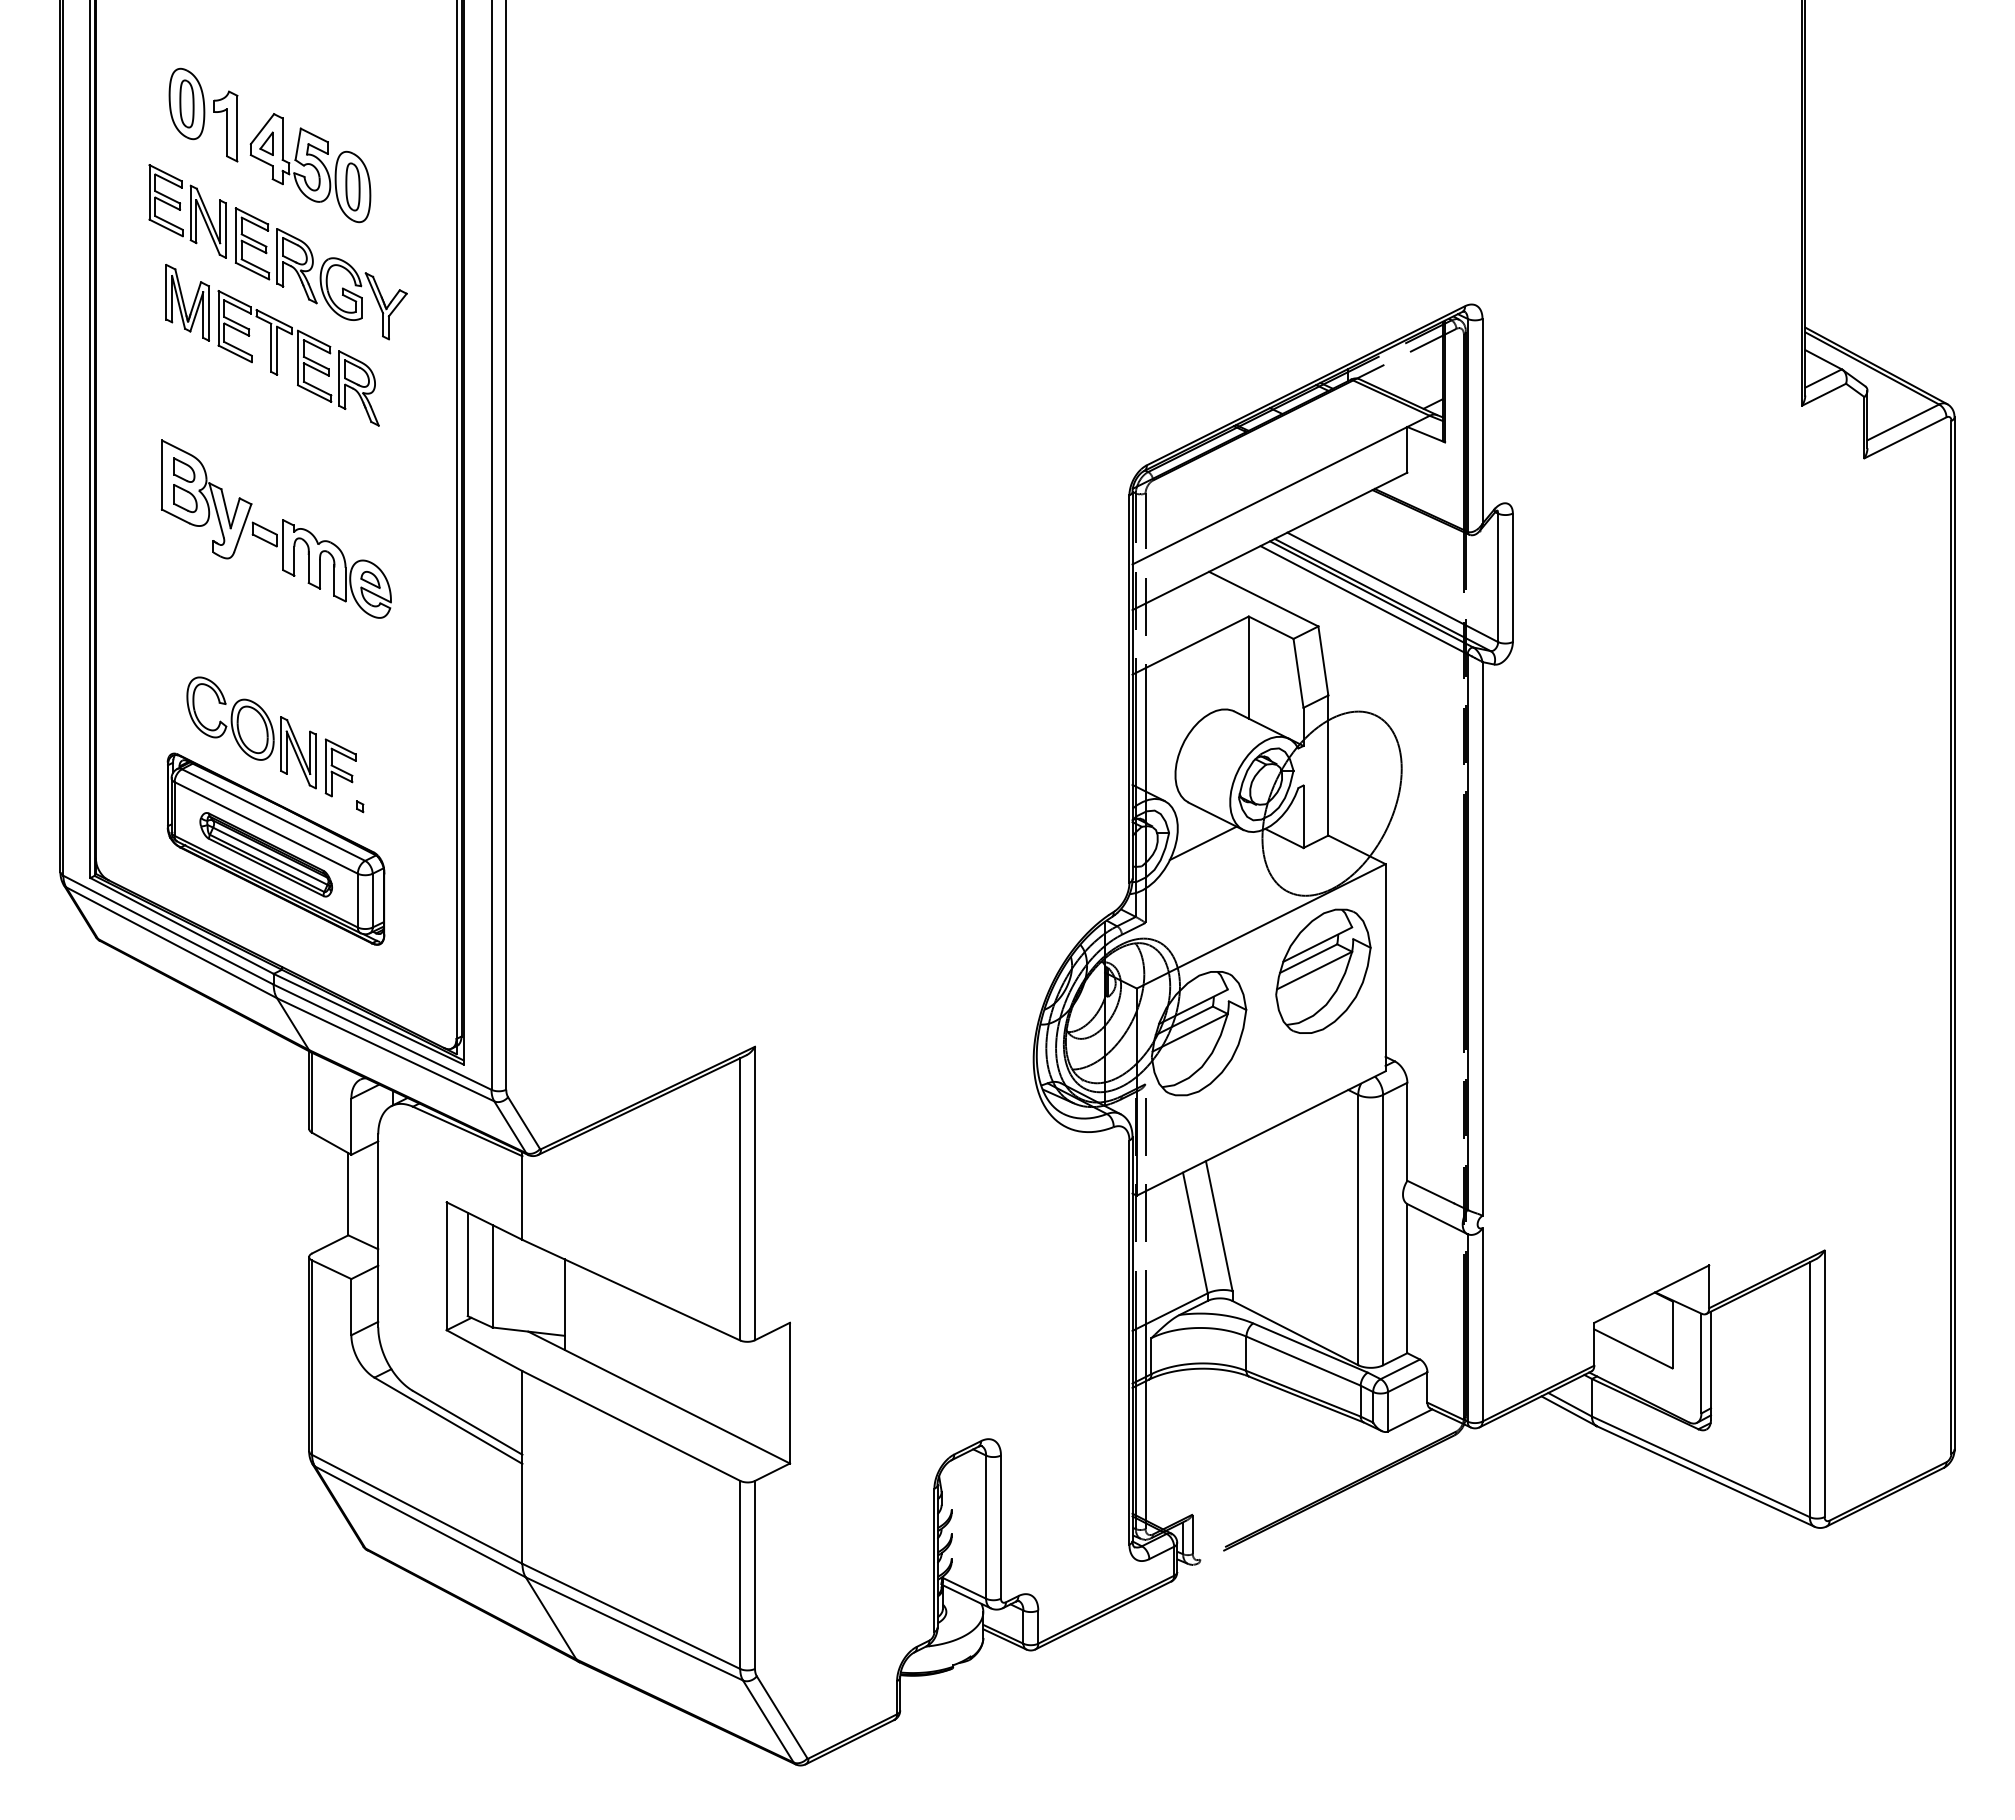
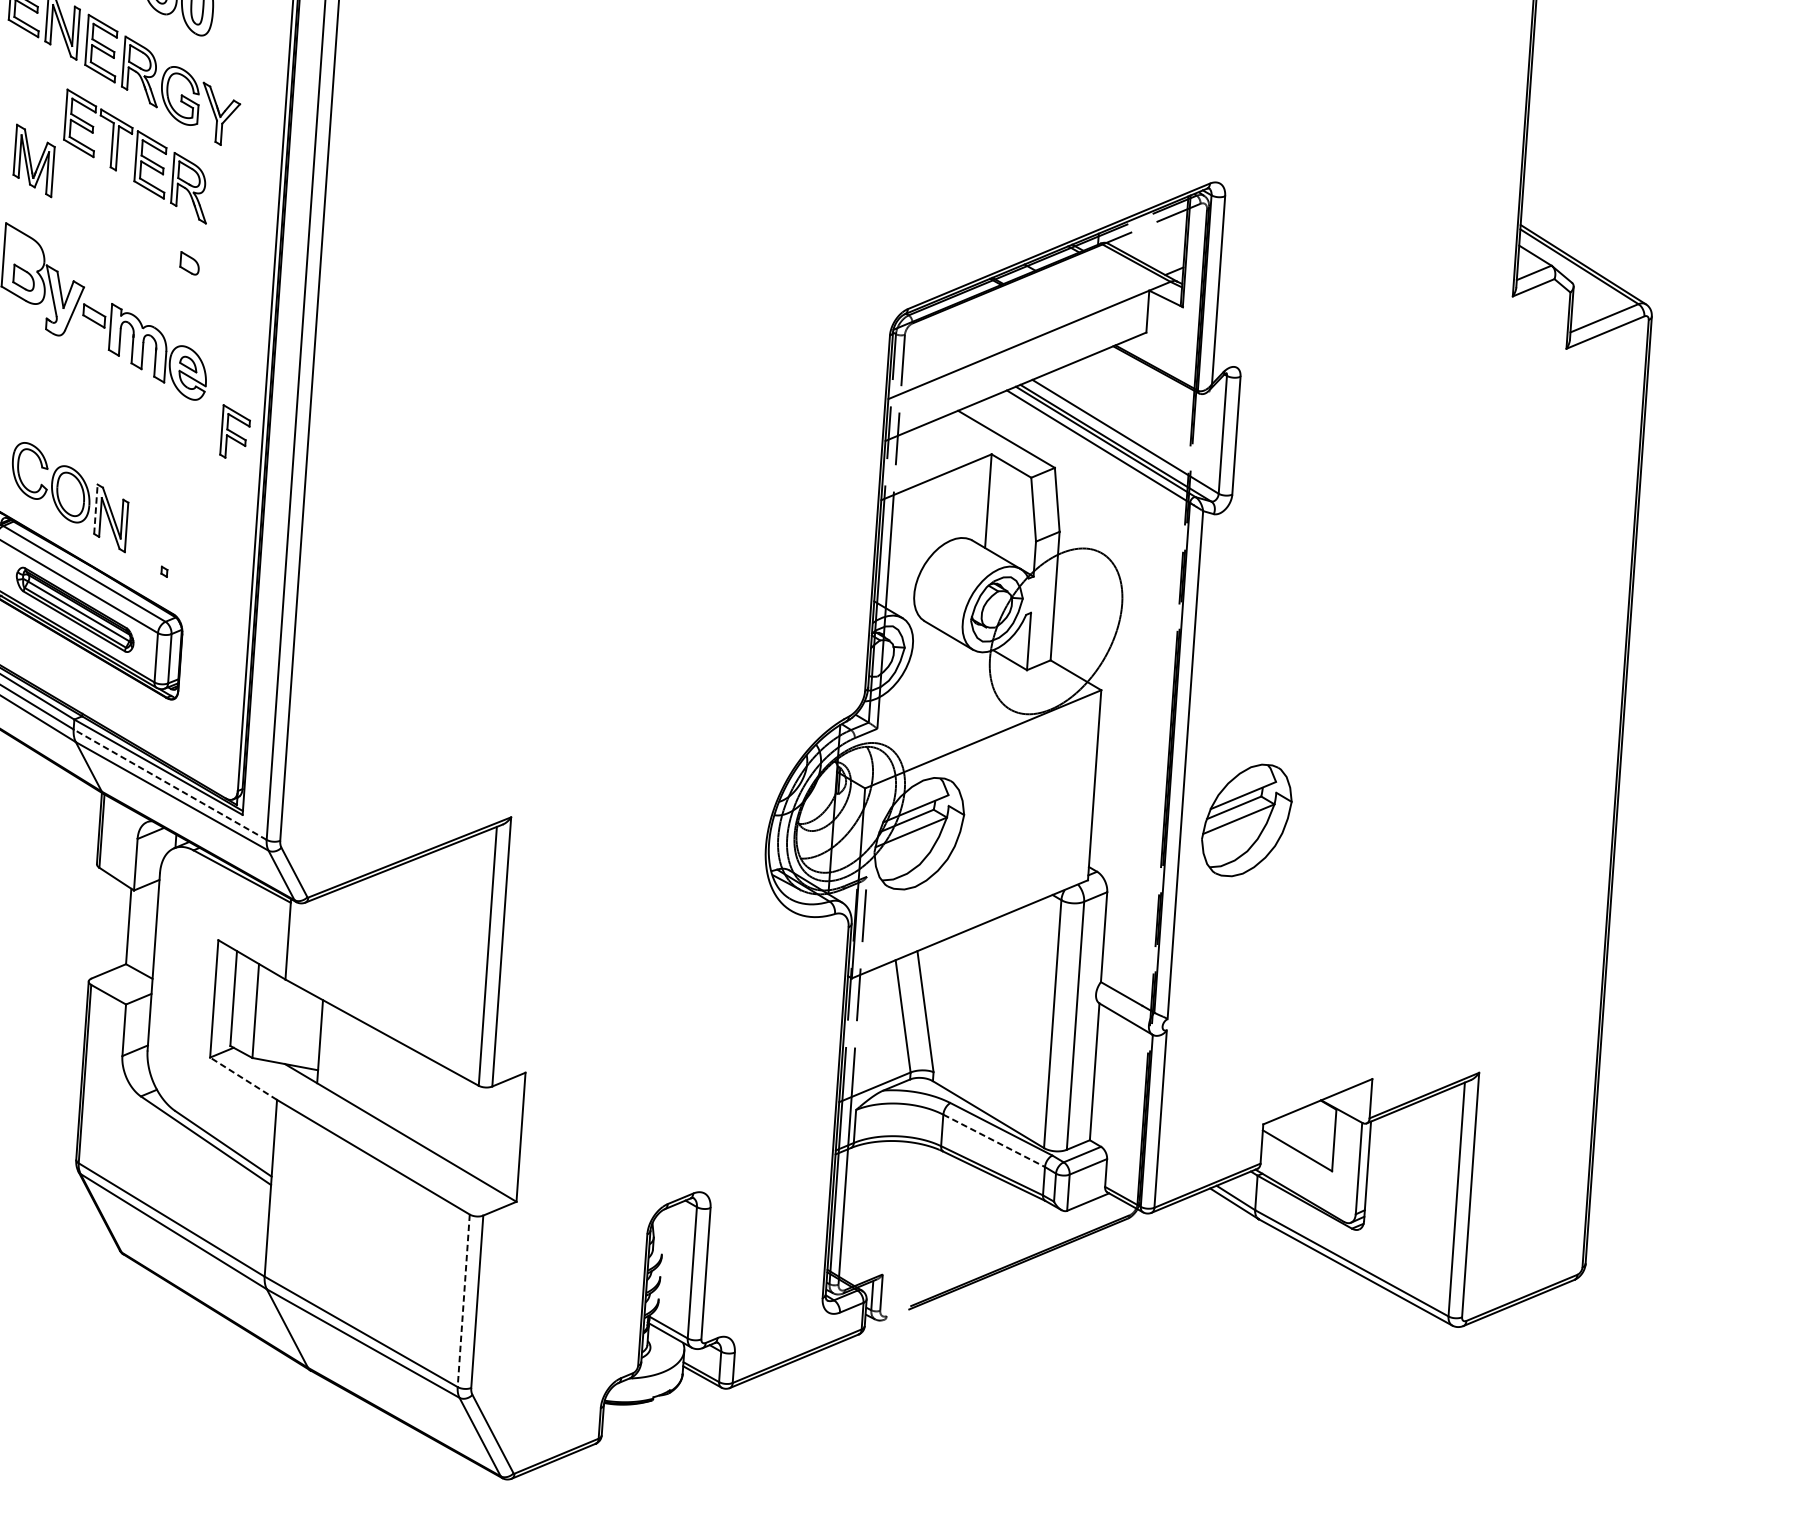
part: (187, 302) -> (33, 160), moved
part: (184, 469) -> (189, 262), moved
line: (281, 744) -> (96, 509), solid -> dashed
part: (340, 767) -> (235, 431), moved
line: (1202, 843) -> (934, 659), removed
part: (1323, 970) -> (1247, 819), moved
line: (382, 1037) -> (170, 784), solid -> dashed
line: (484, 1350) -> (243, 1078), solid -> dashed
line: (1304, 1361) -> (995, 1141), solid -> dashed
line: (740, 1575) -> (463, 1301), solid -> dashed

